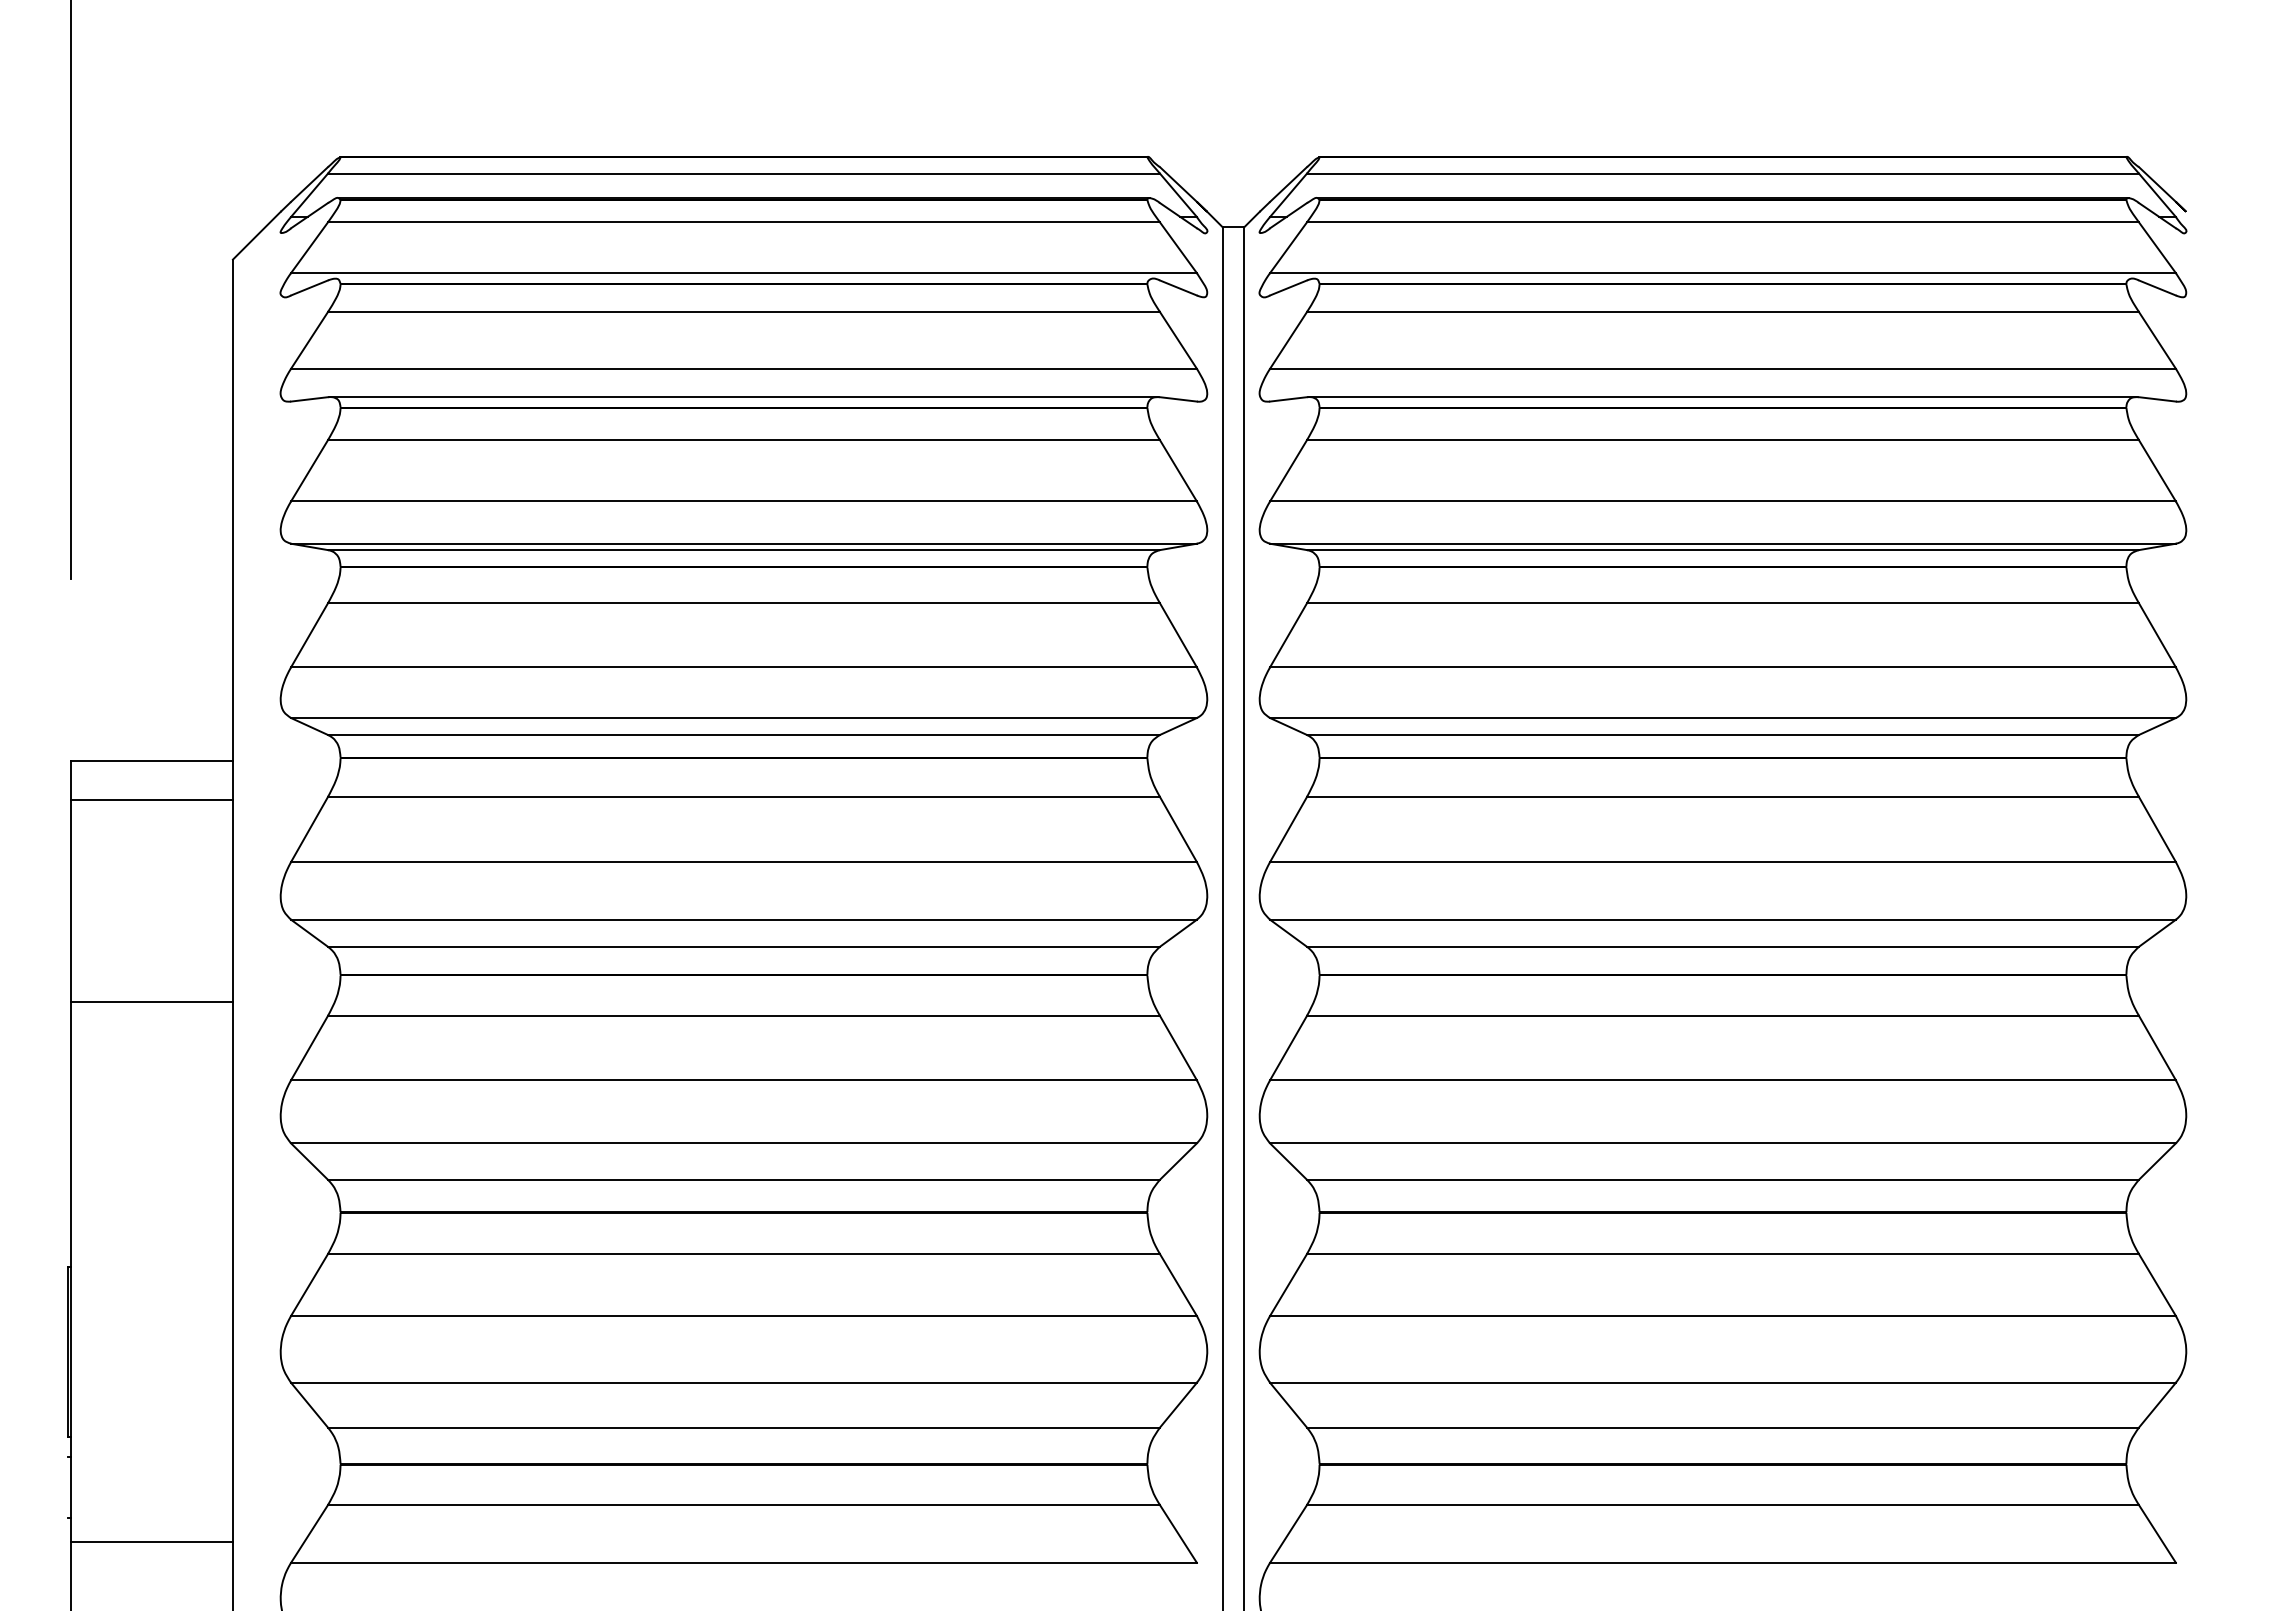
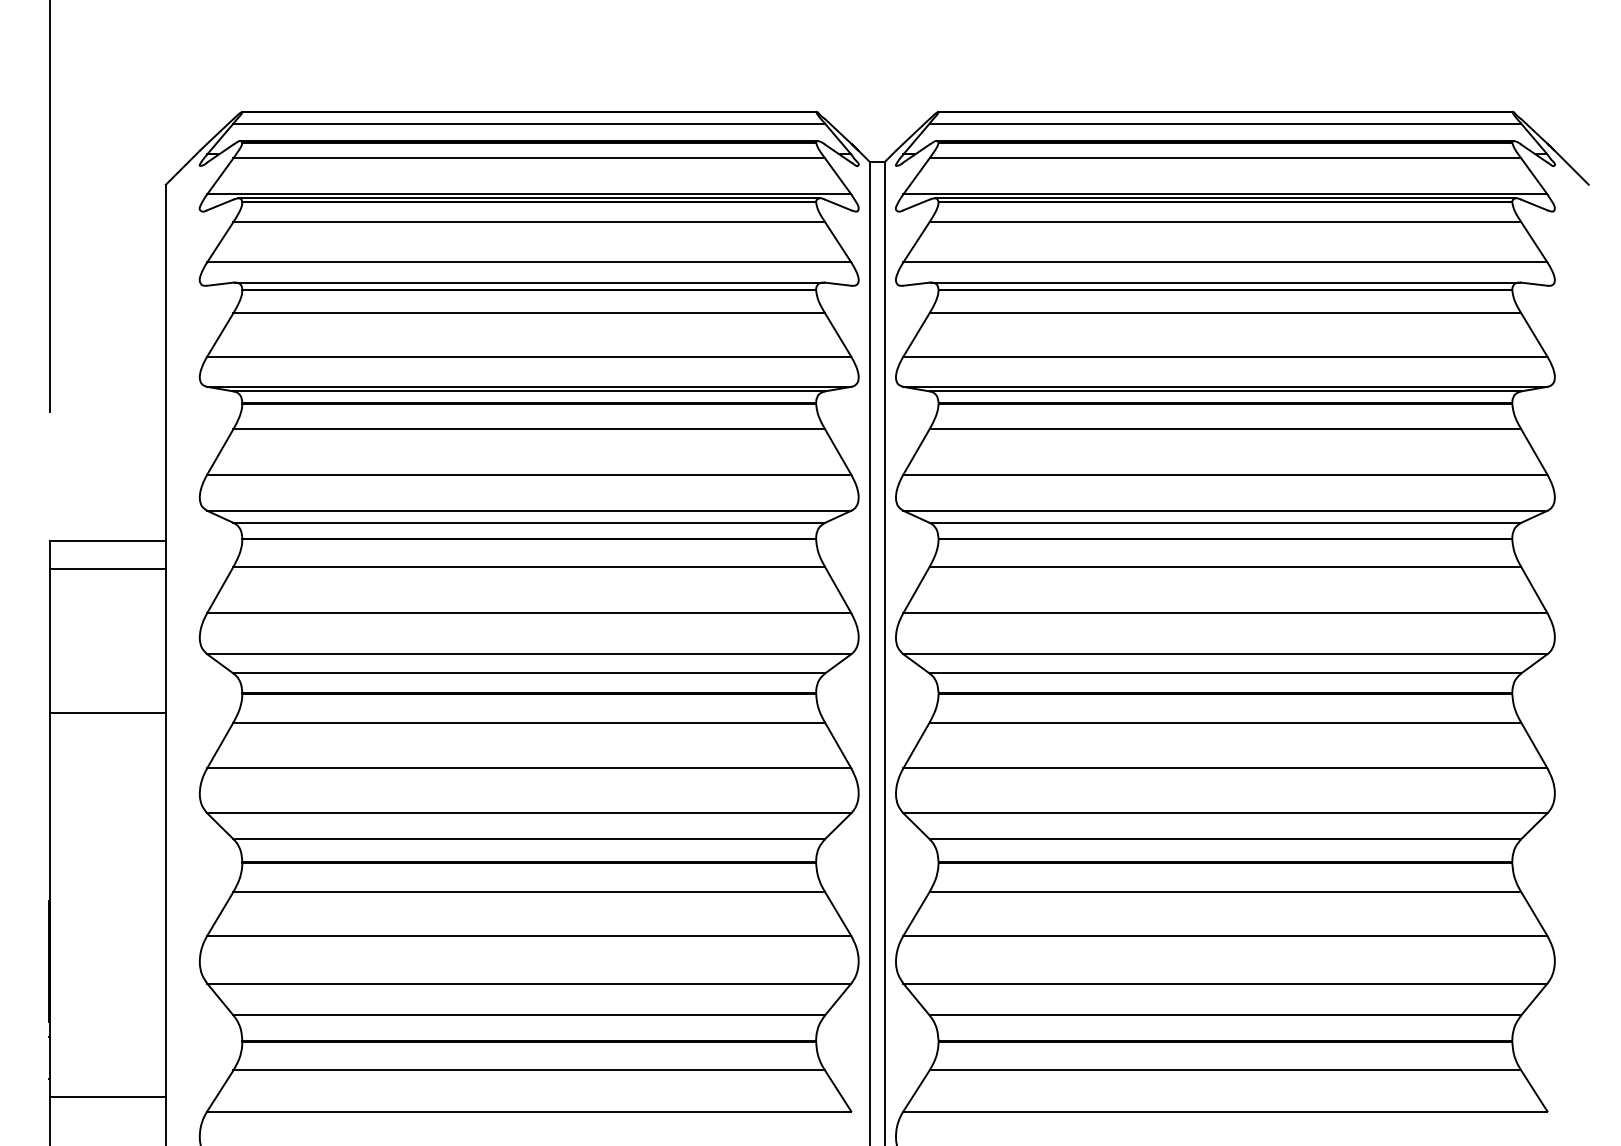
line: (2210, 235) -> (1572, 167), added
line: (743, 278) -> (528, 198), added
line: (1722, 278) -> (1225, 198), added

